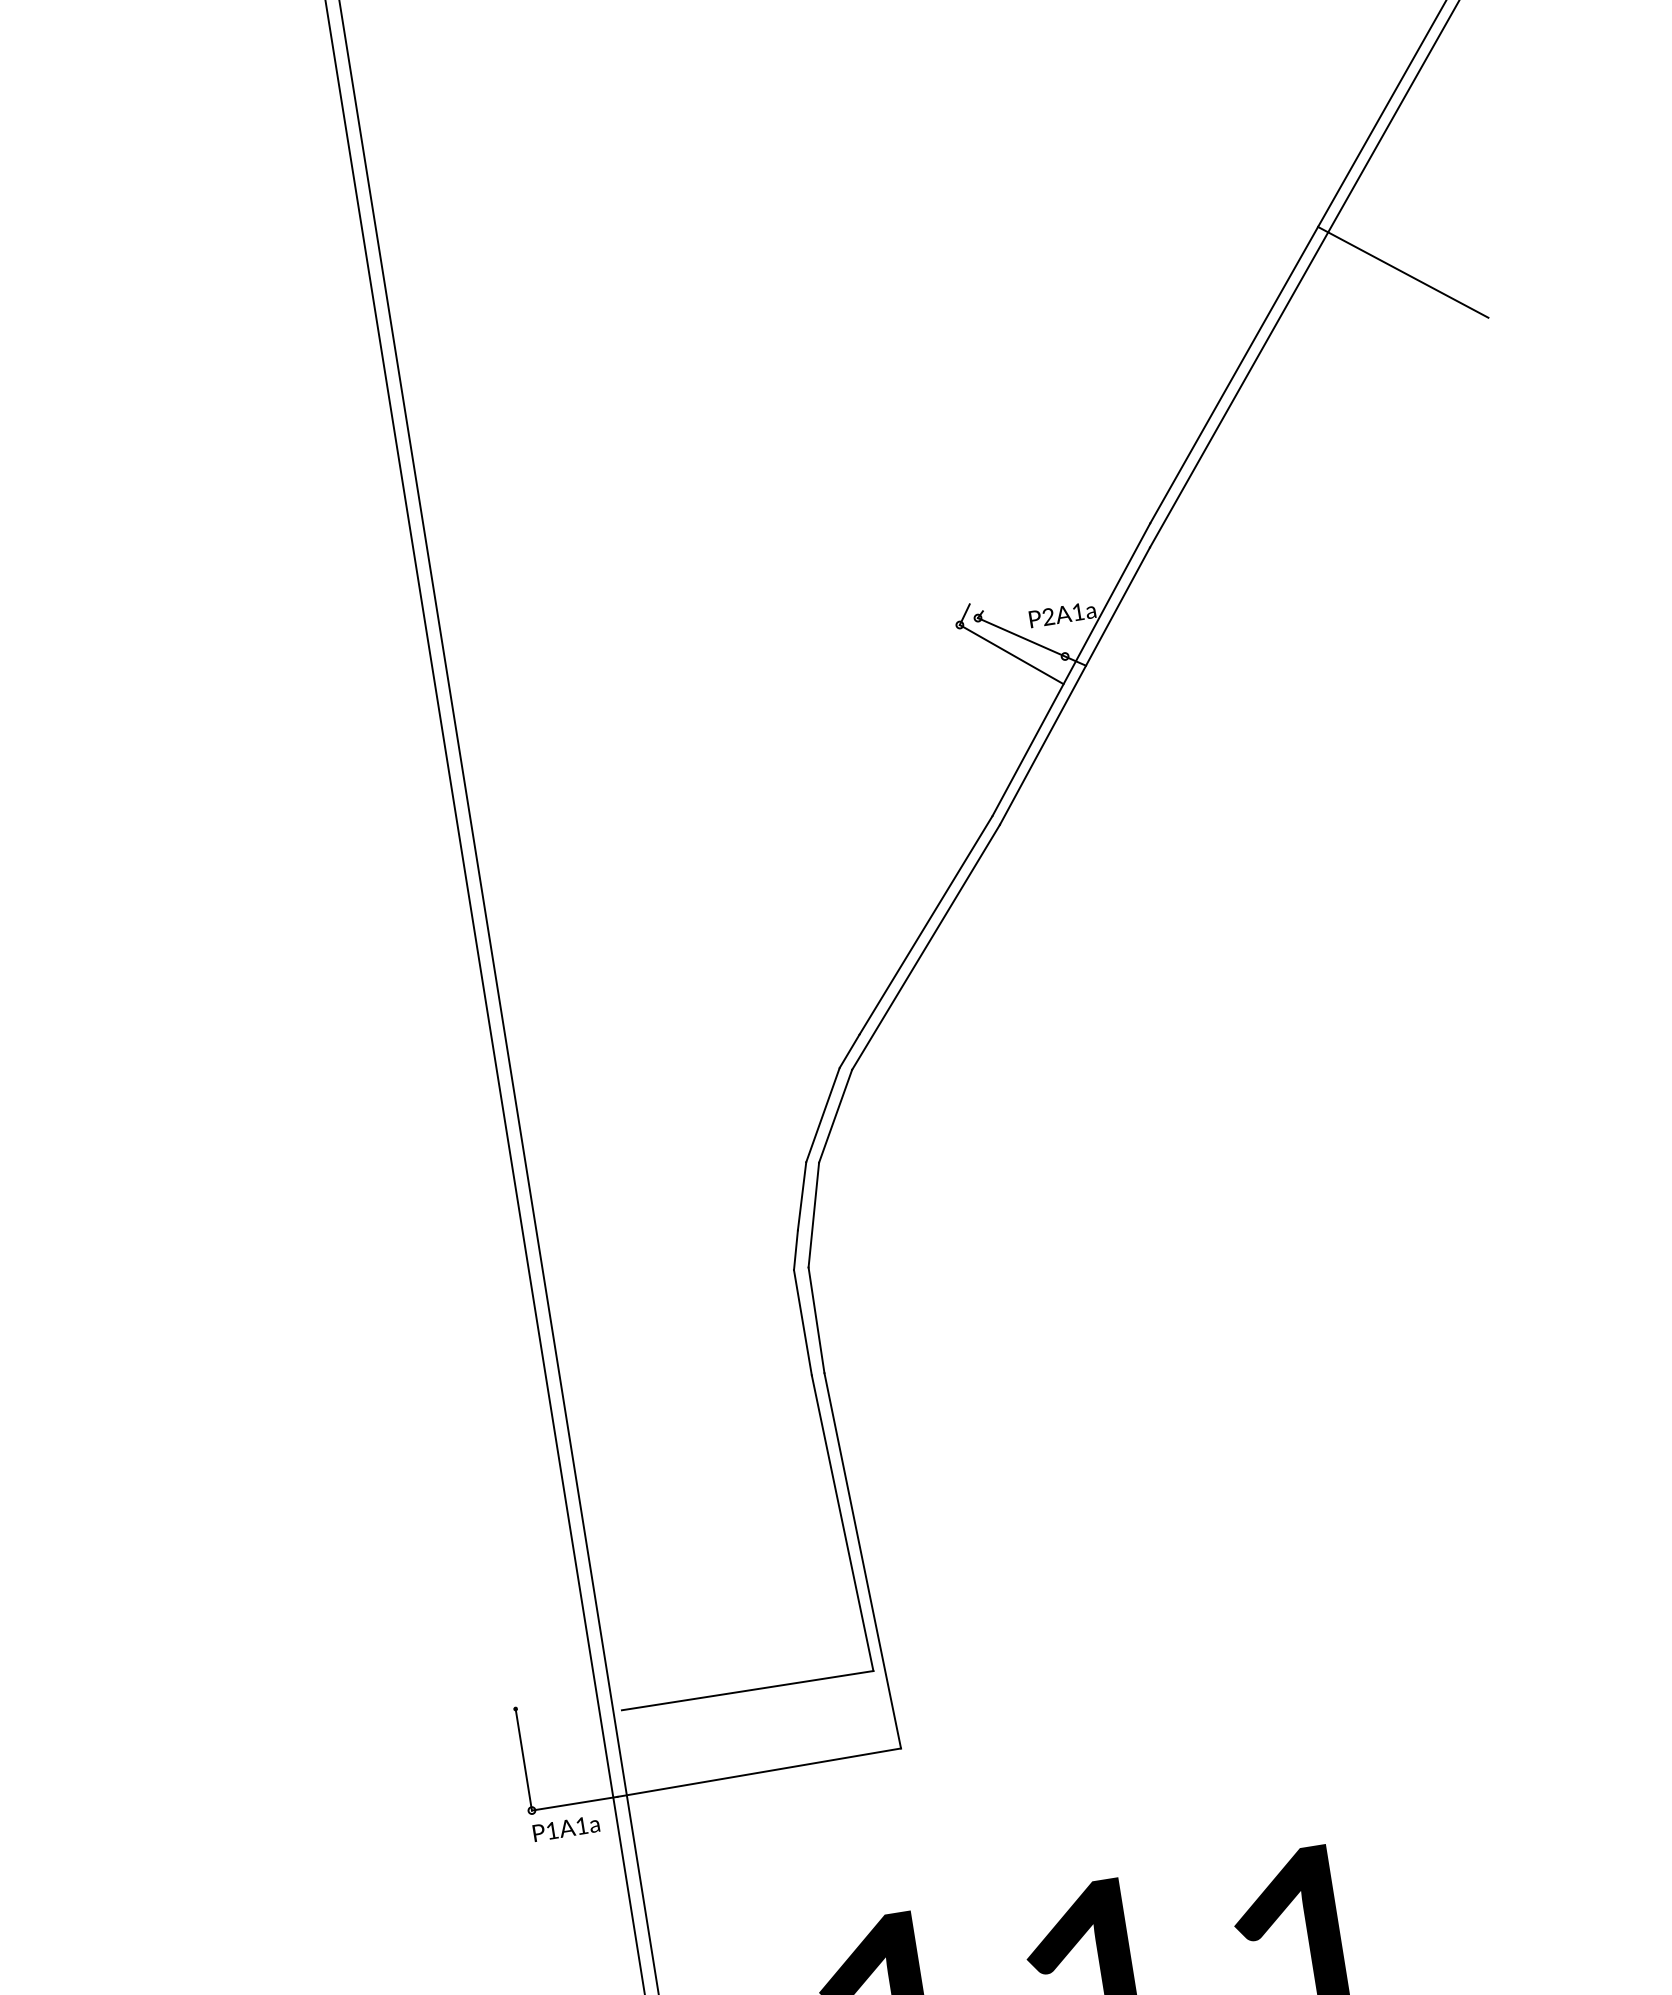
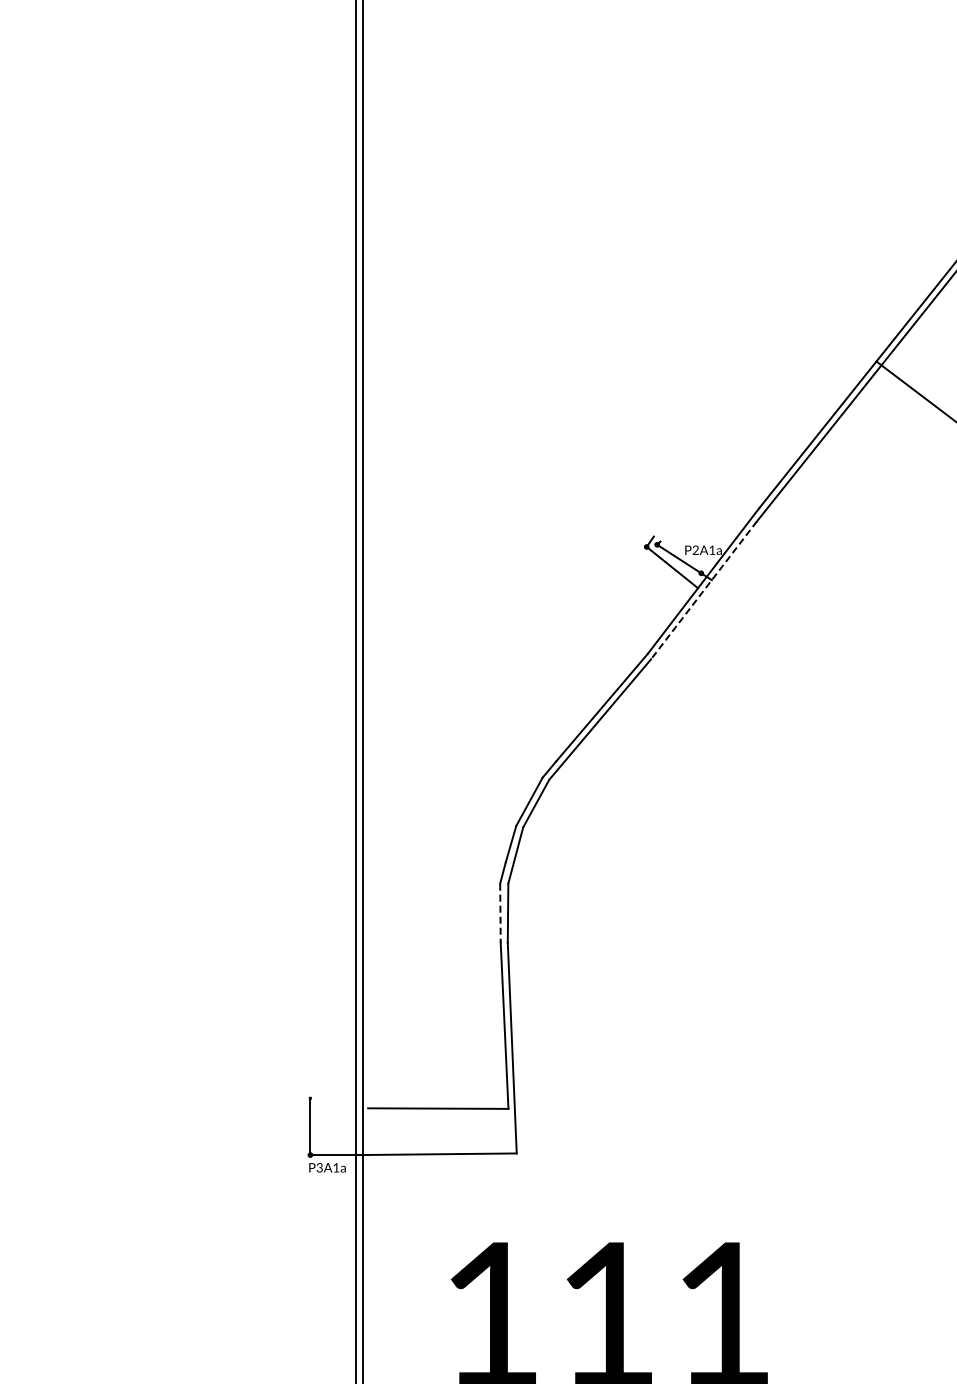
line: (1075, 686) -> (704, 590), solid -> dashed
line: (803, 1323) -> (500, 913), solid -> dashed
text: (551, 1830) -> (319, 1167), P1A1a -> P3A1a

